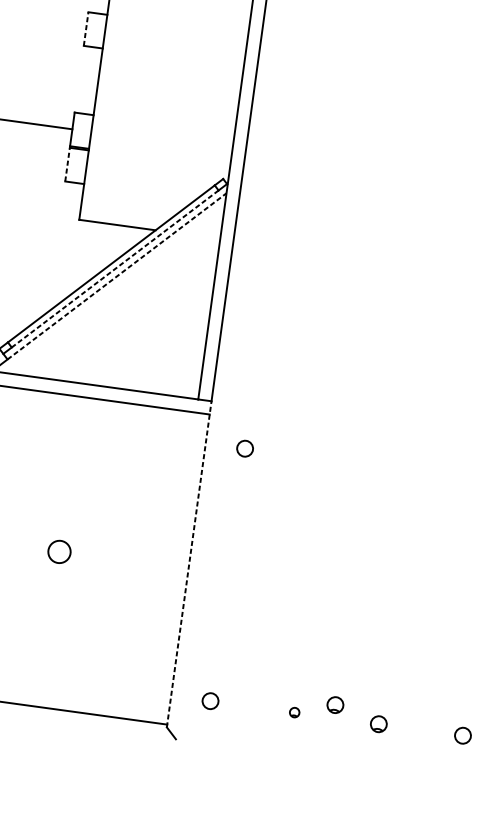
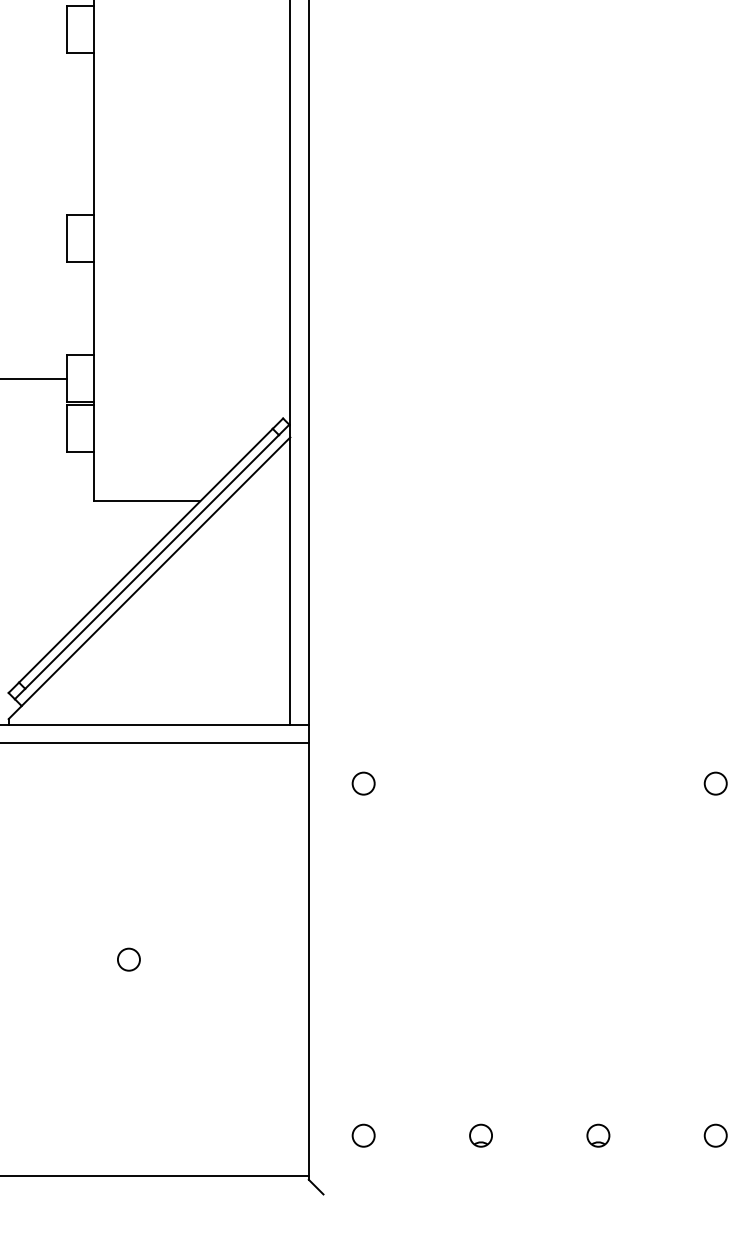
line: (86, 28) -> (67, 238), dashed -> solid
line: (67, 164) -> (67, 427), dashed -> solid
line: (114, 269) -> (151, 562), dashed -> solid
line: (117, 276) -> (156, 571), dashed -> solid
circle: (59, 551) -> (128, 959), size x0.71
line: (189, 563) -> (308, 951), dashed -> solid
part: (335, 704) -> (535, 1117), removed
part: (294, 712) -> (480, 1135), size x1.67

